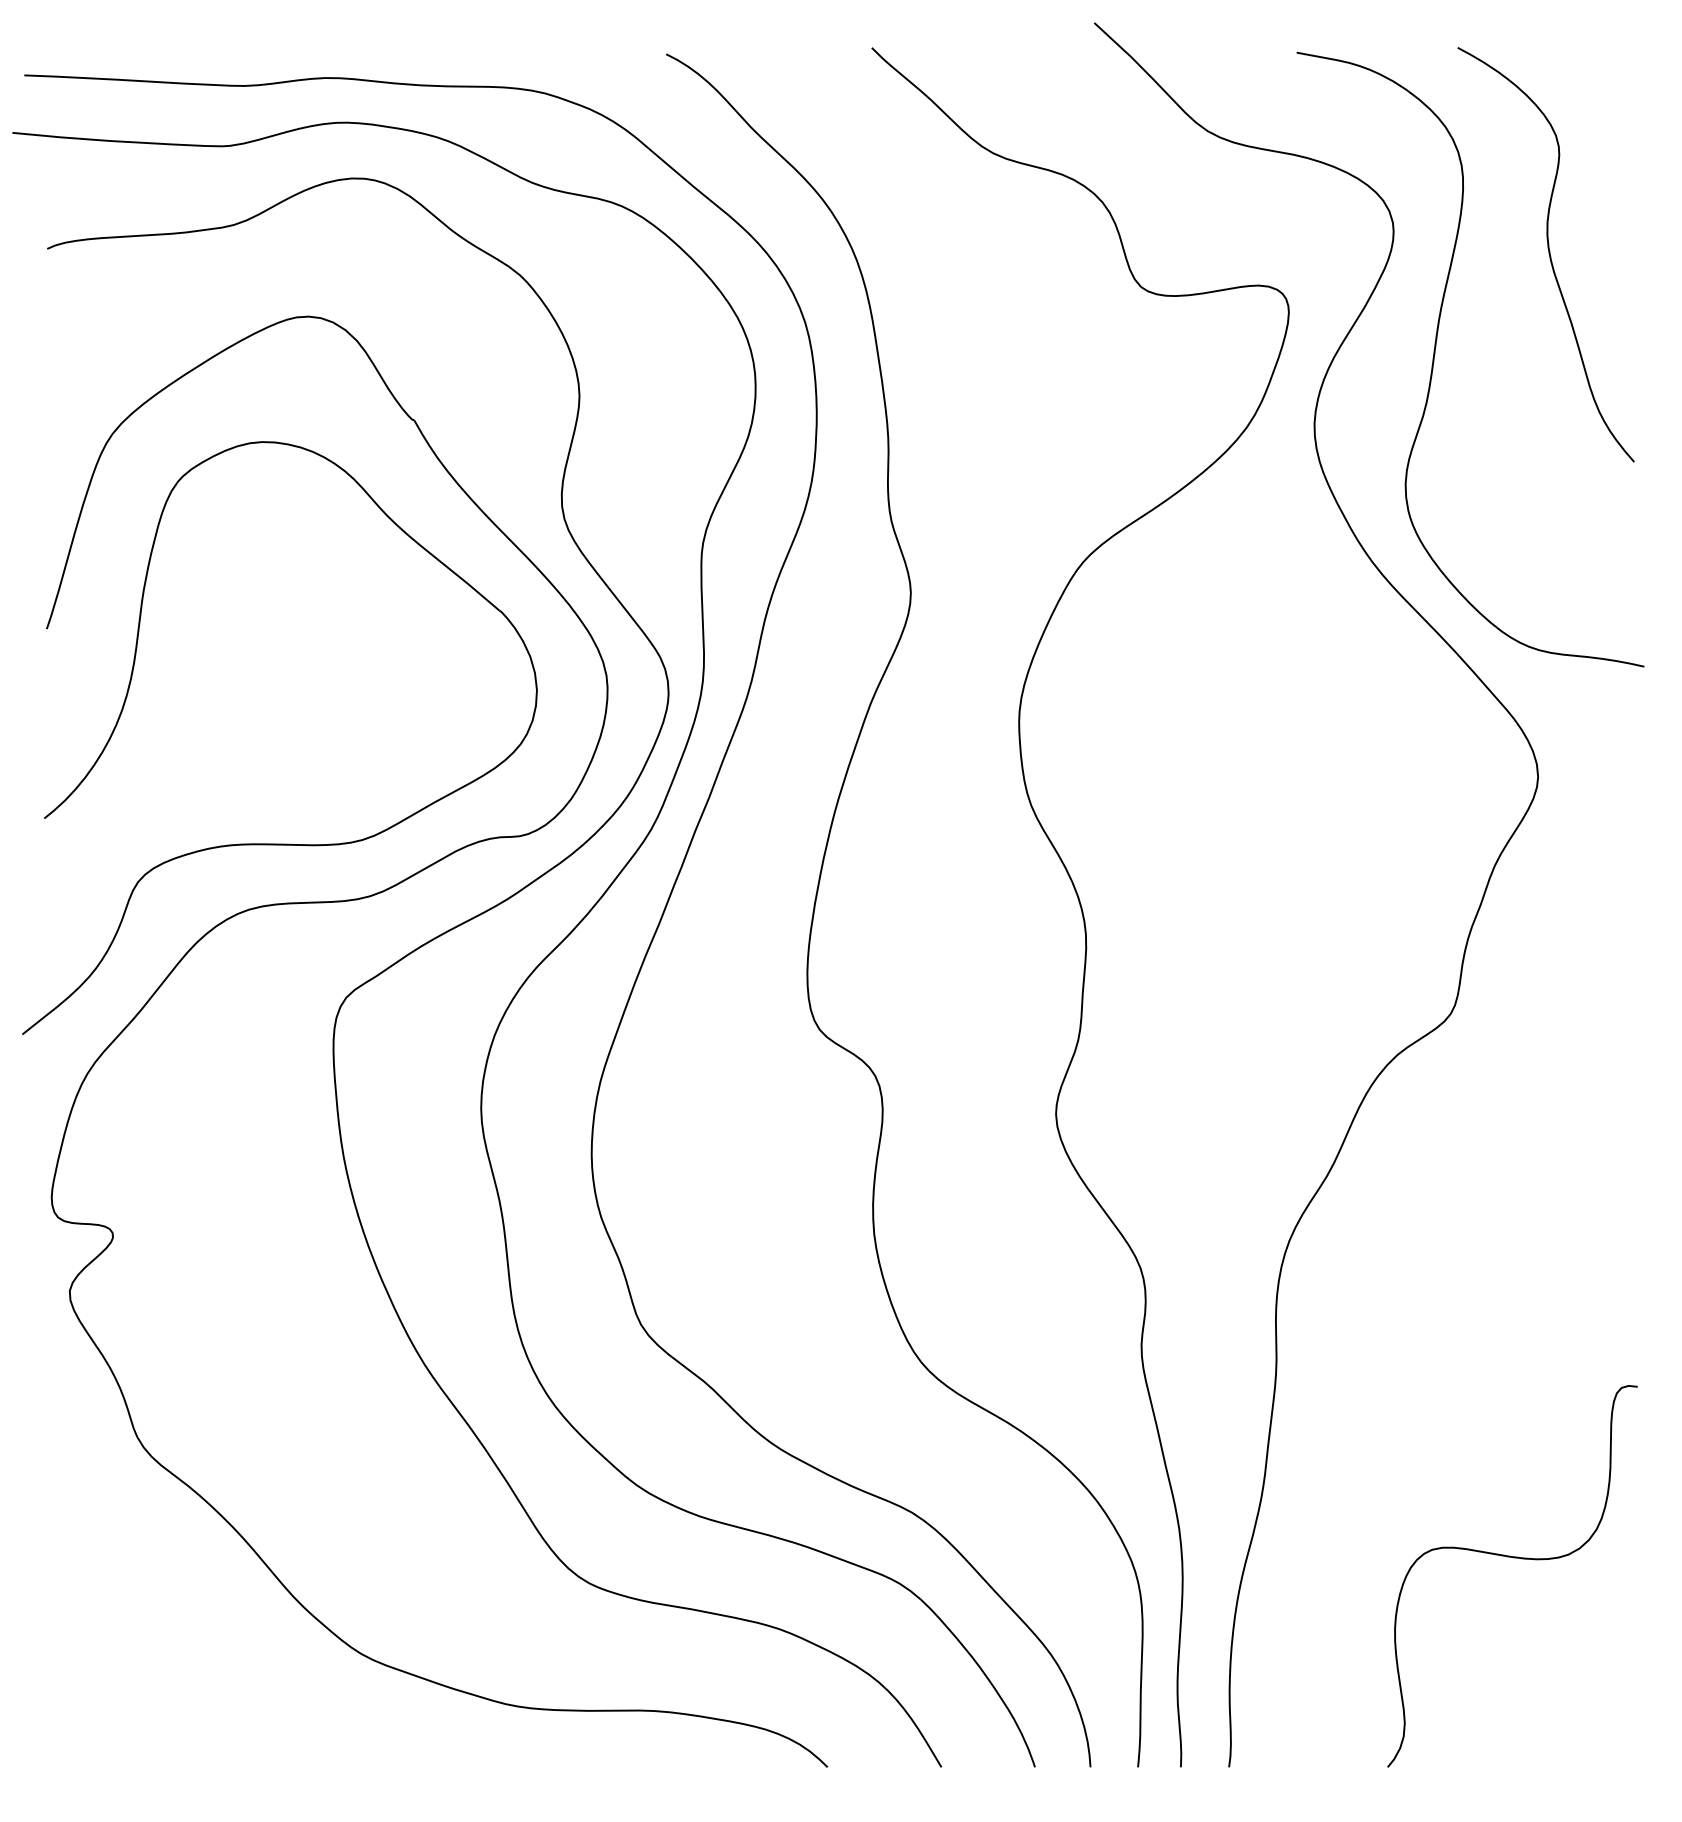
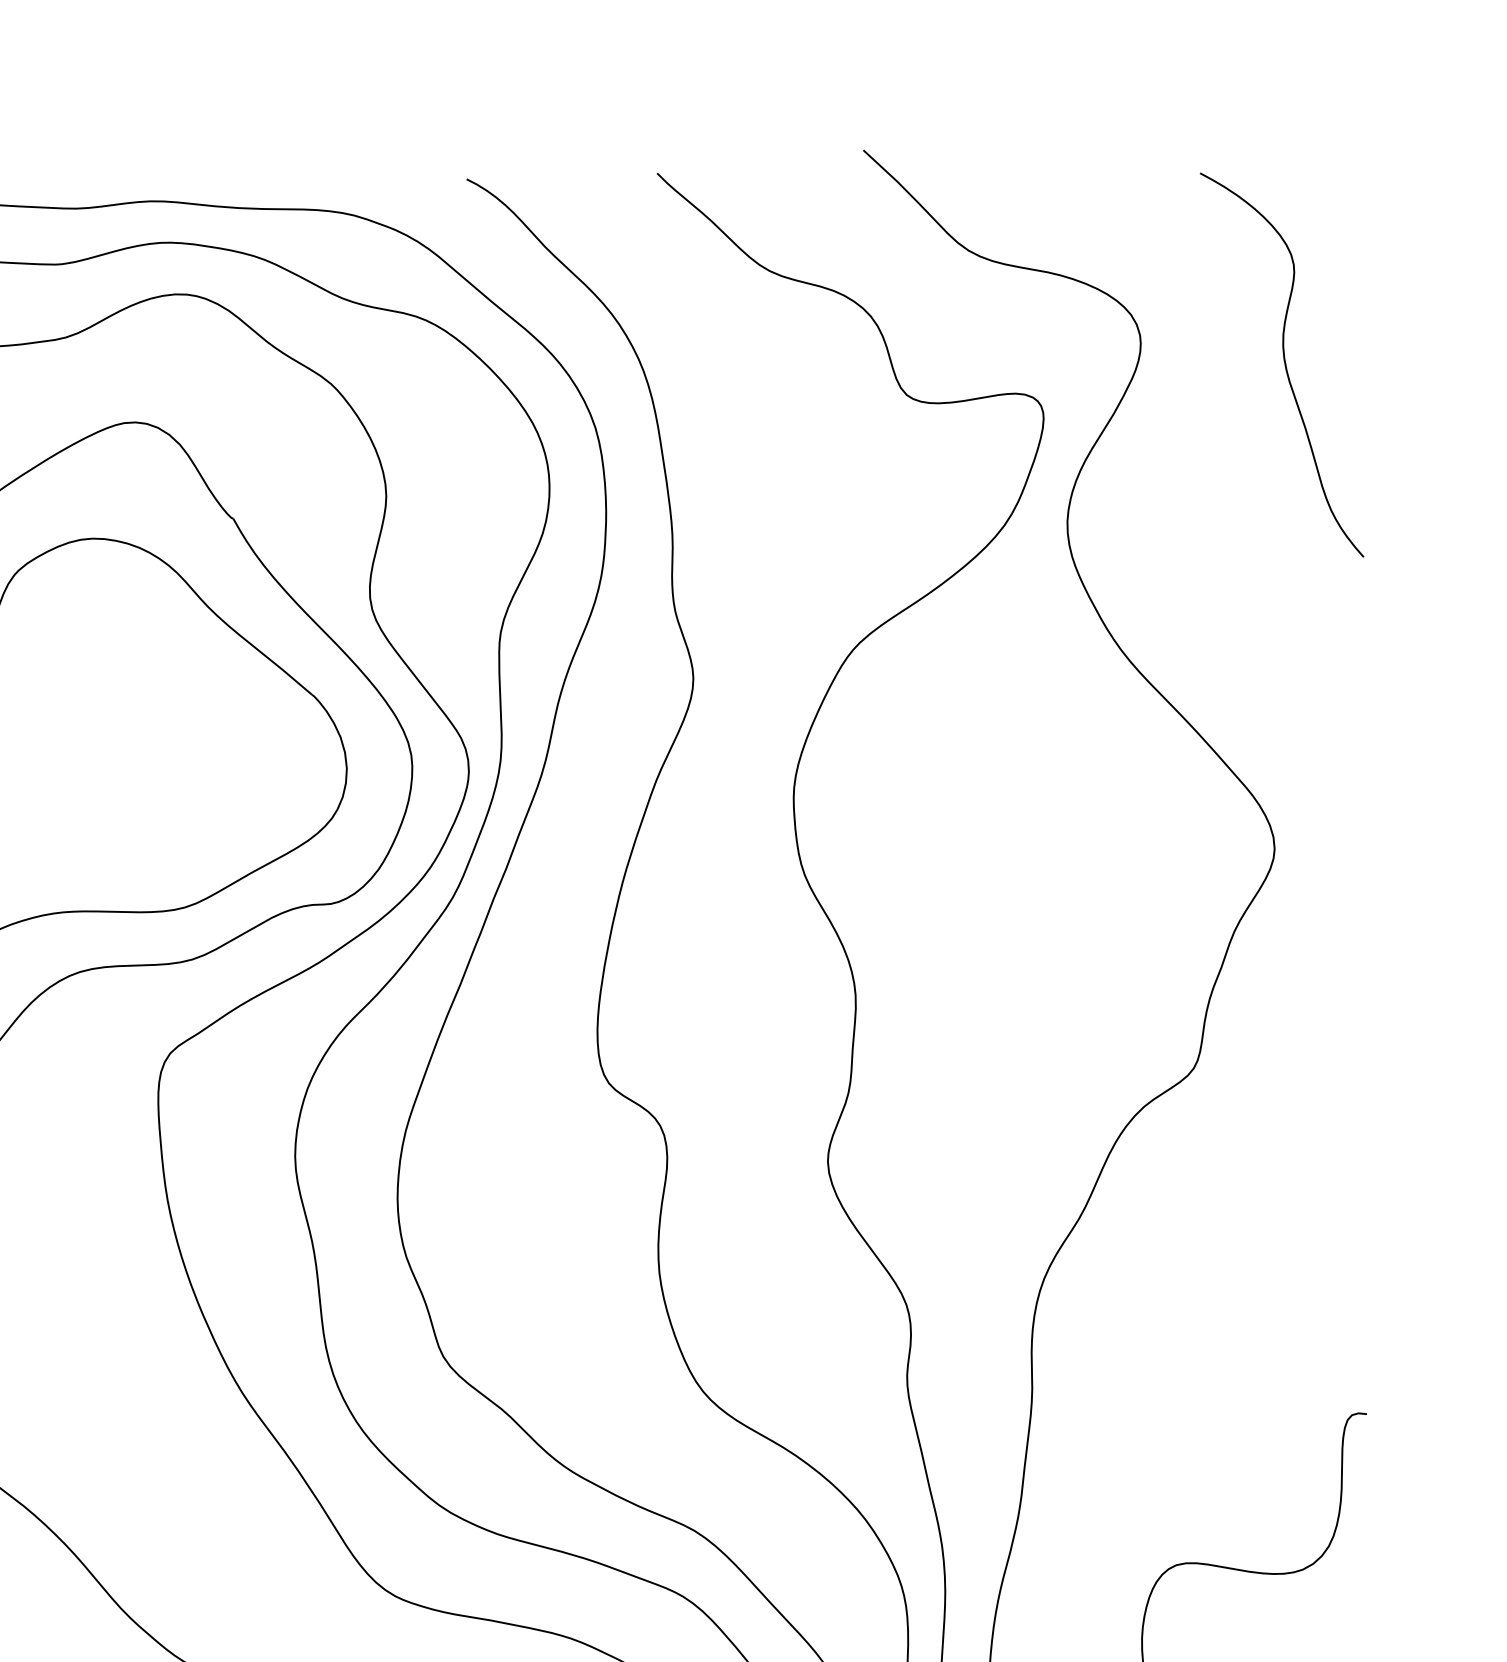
curve: (1435, 354) -> (1179, 457), removed

